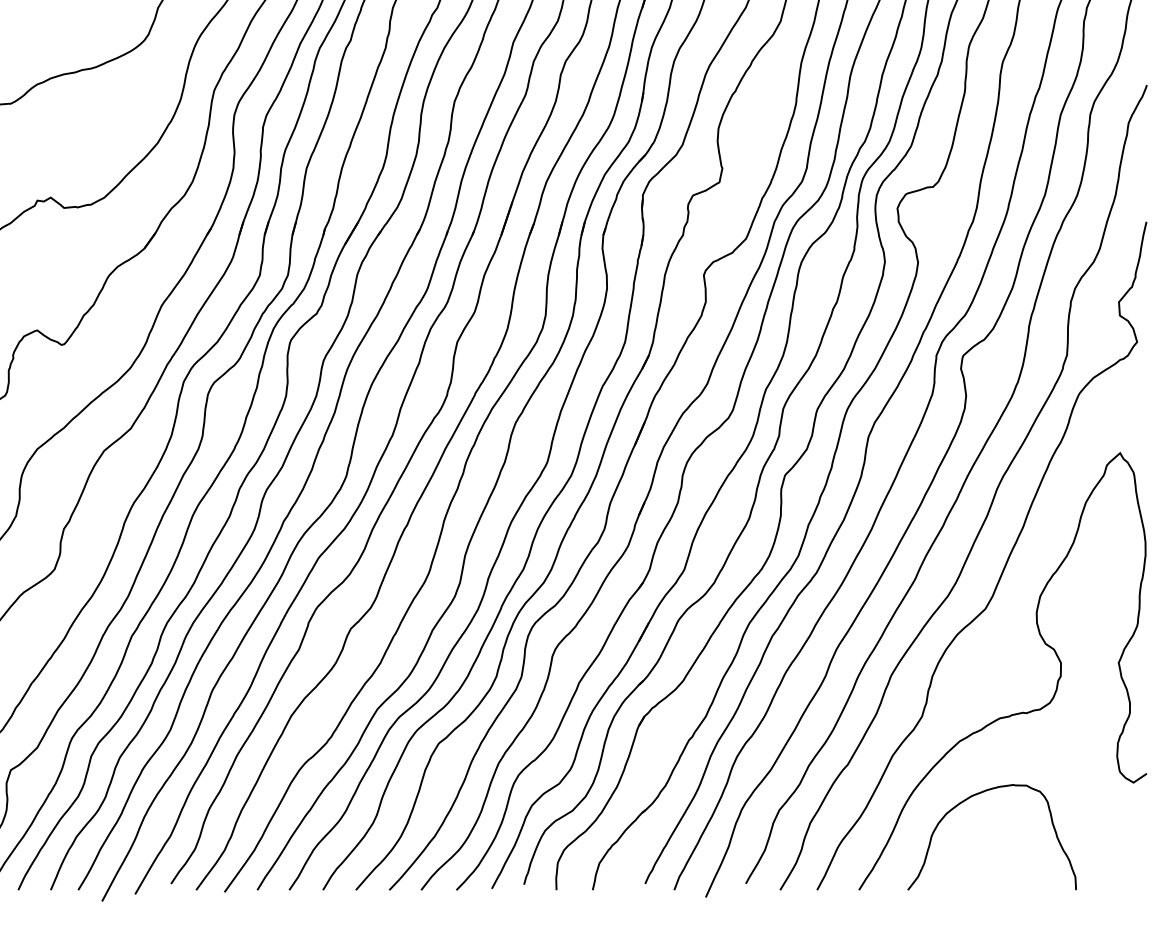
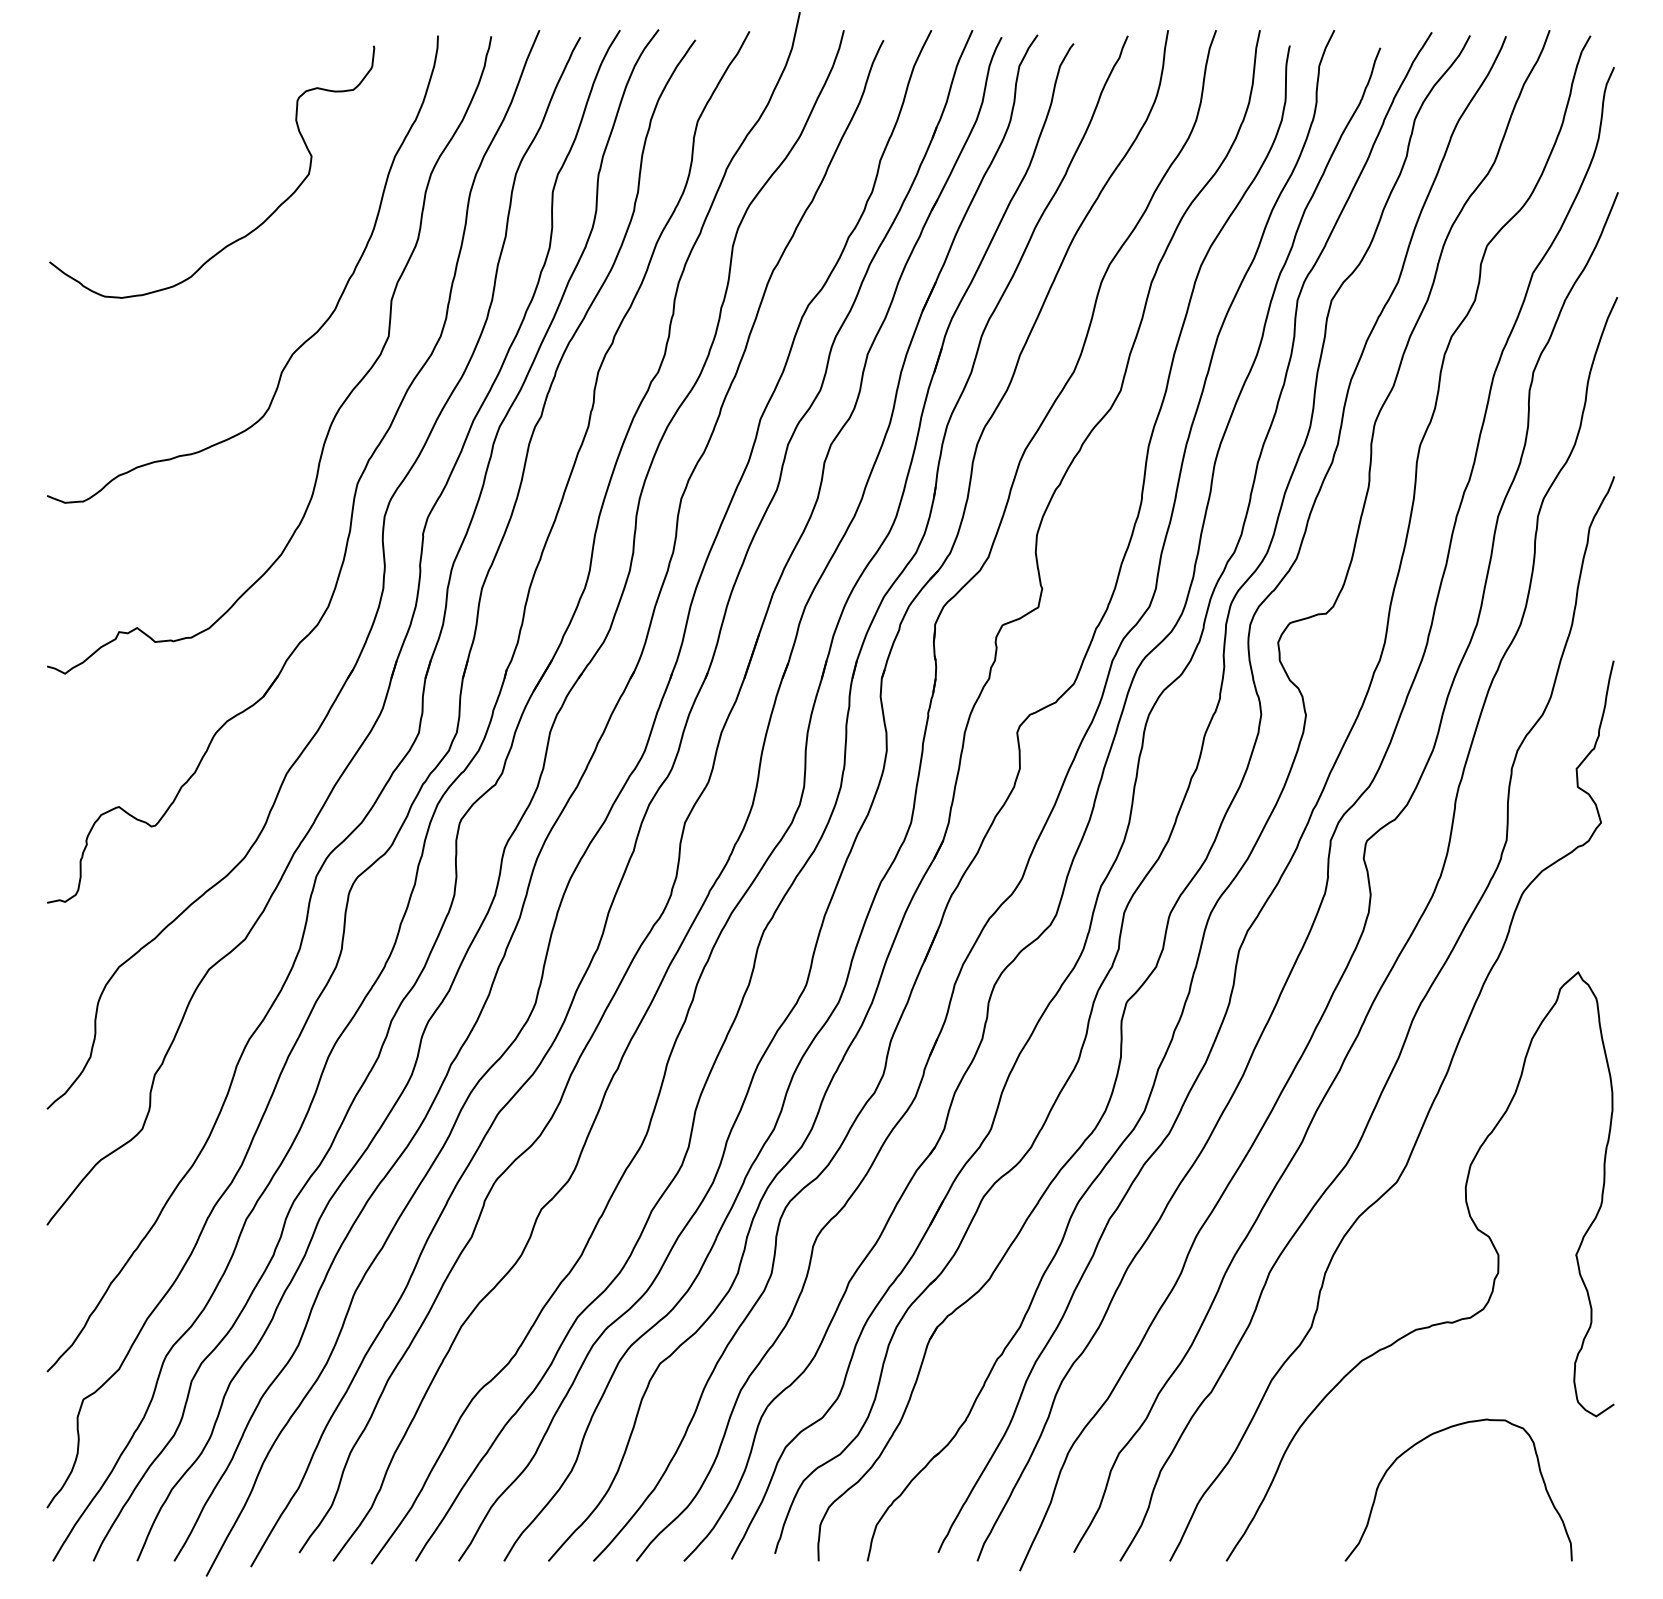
curve: (967, 799) -> (1425, 1439), moved

